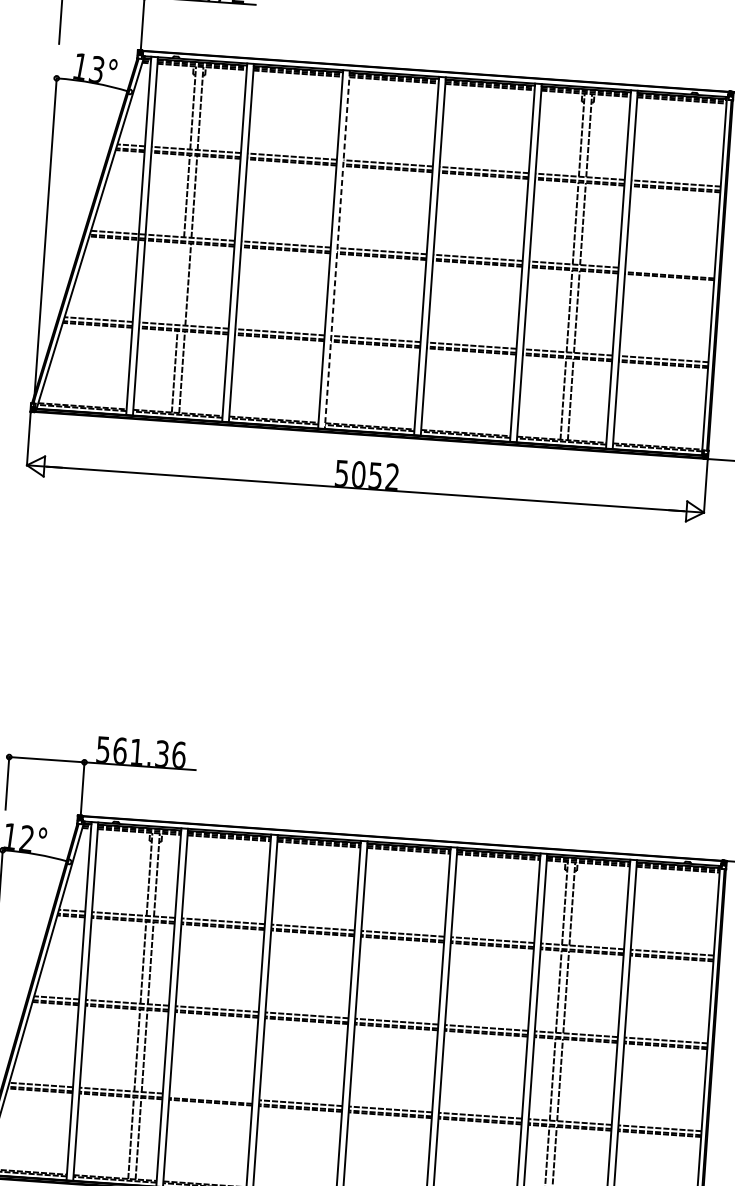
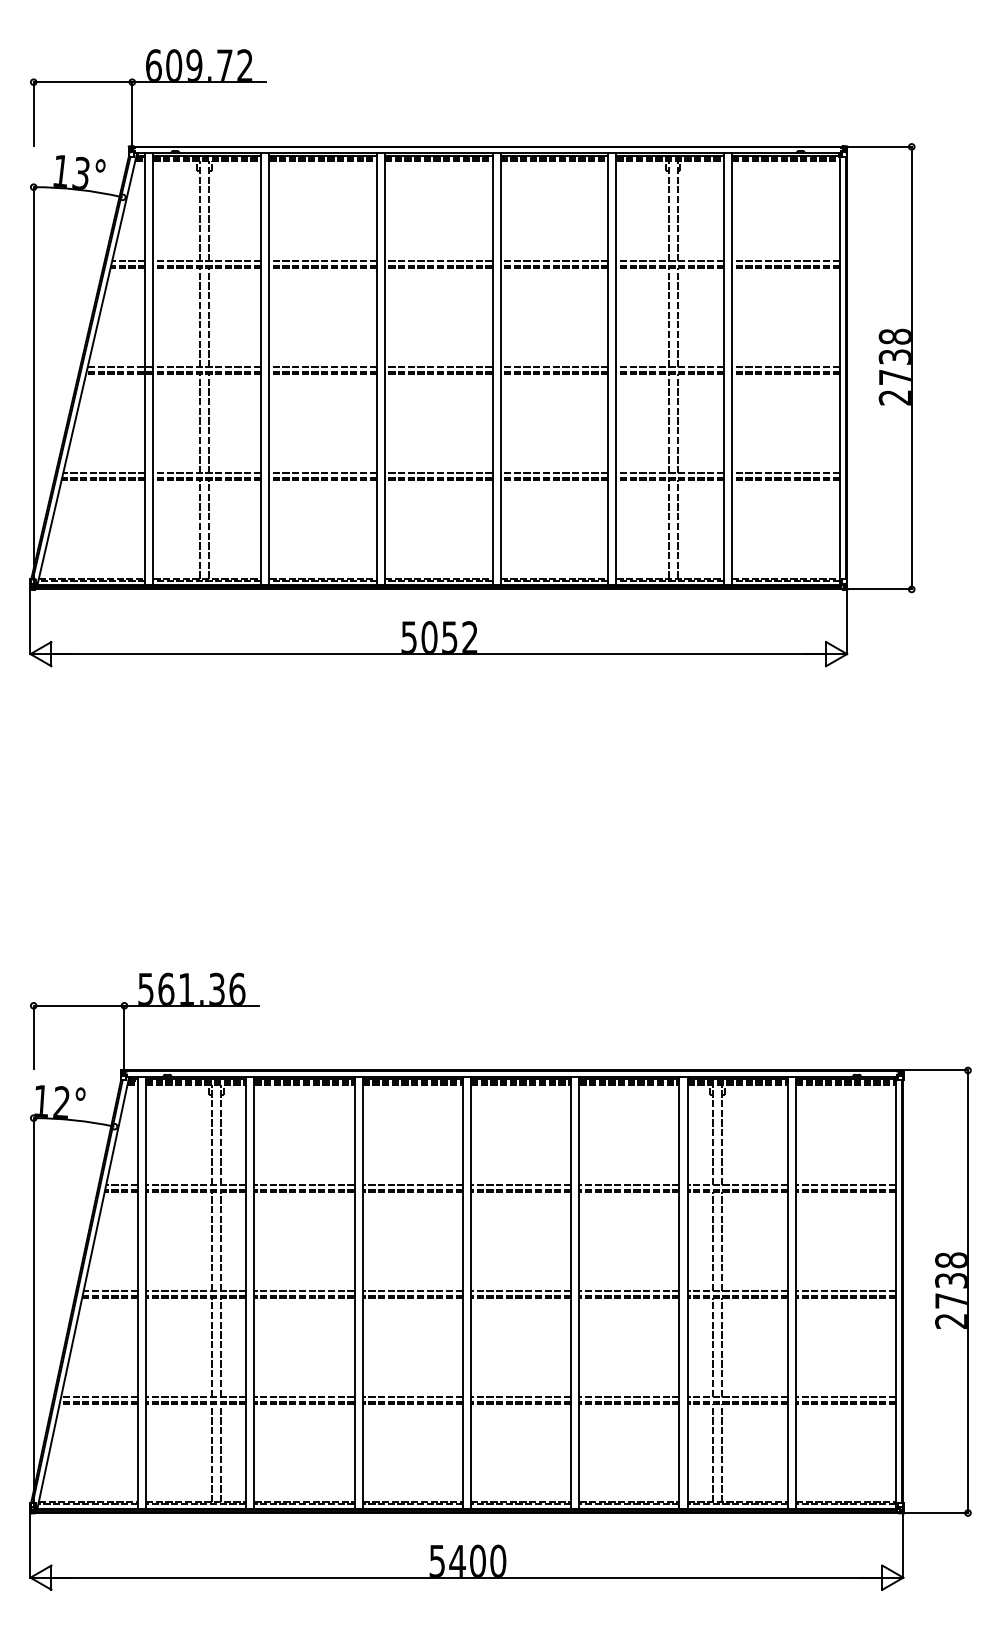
line: (336, 249) -> (384, 369), dashed -> solid
line: (669, 271) -> (785, 367), added
line: (180, 283) -> (199, 423), added
line: (211, 1096) -> (304, 1396), added

